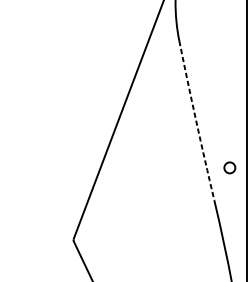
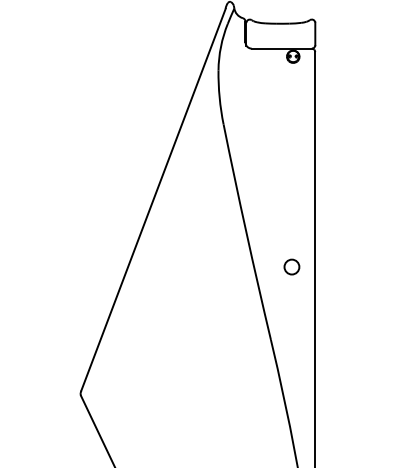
arc: (196, 120) -> (246, 232), dashed -> solid
circle: (229, 167) -> (291, 266), moved

